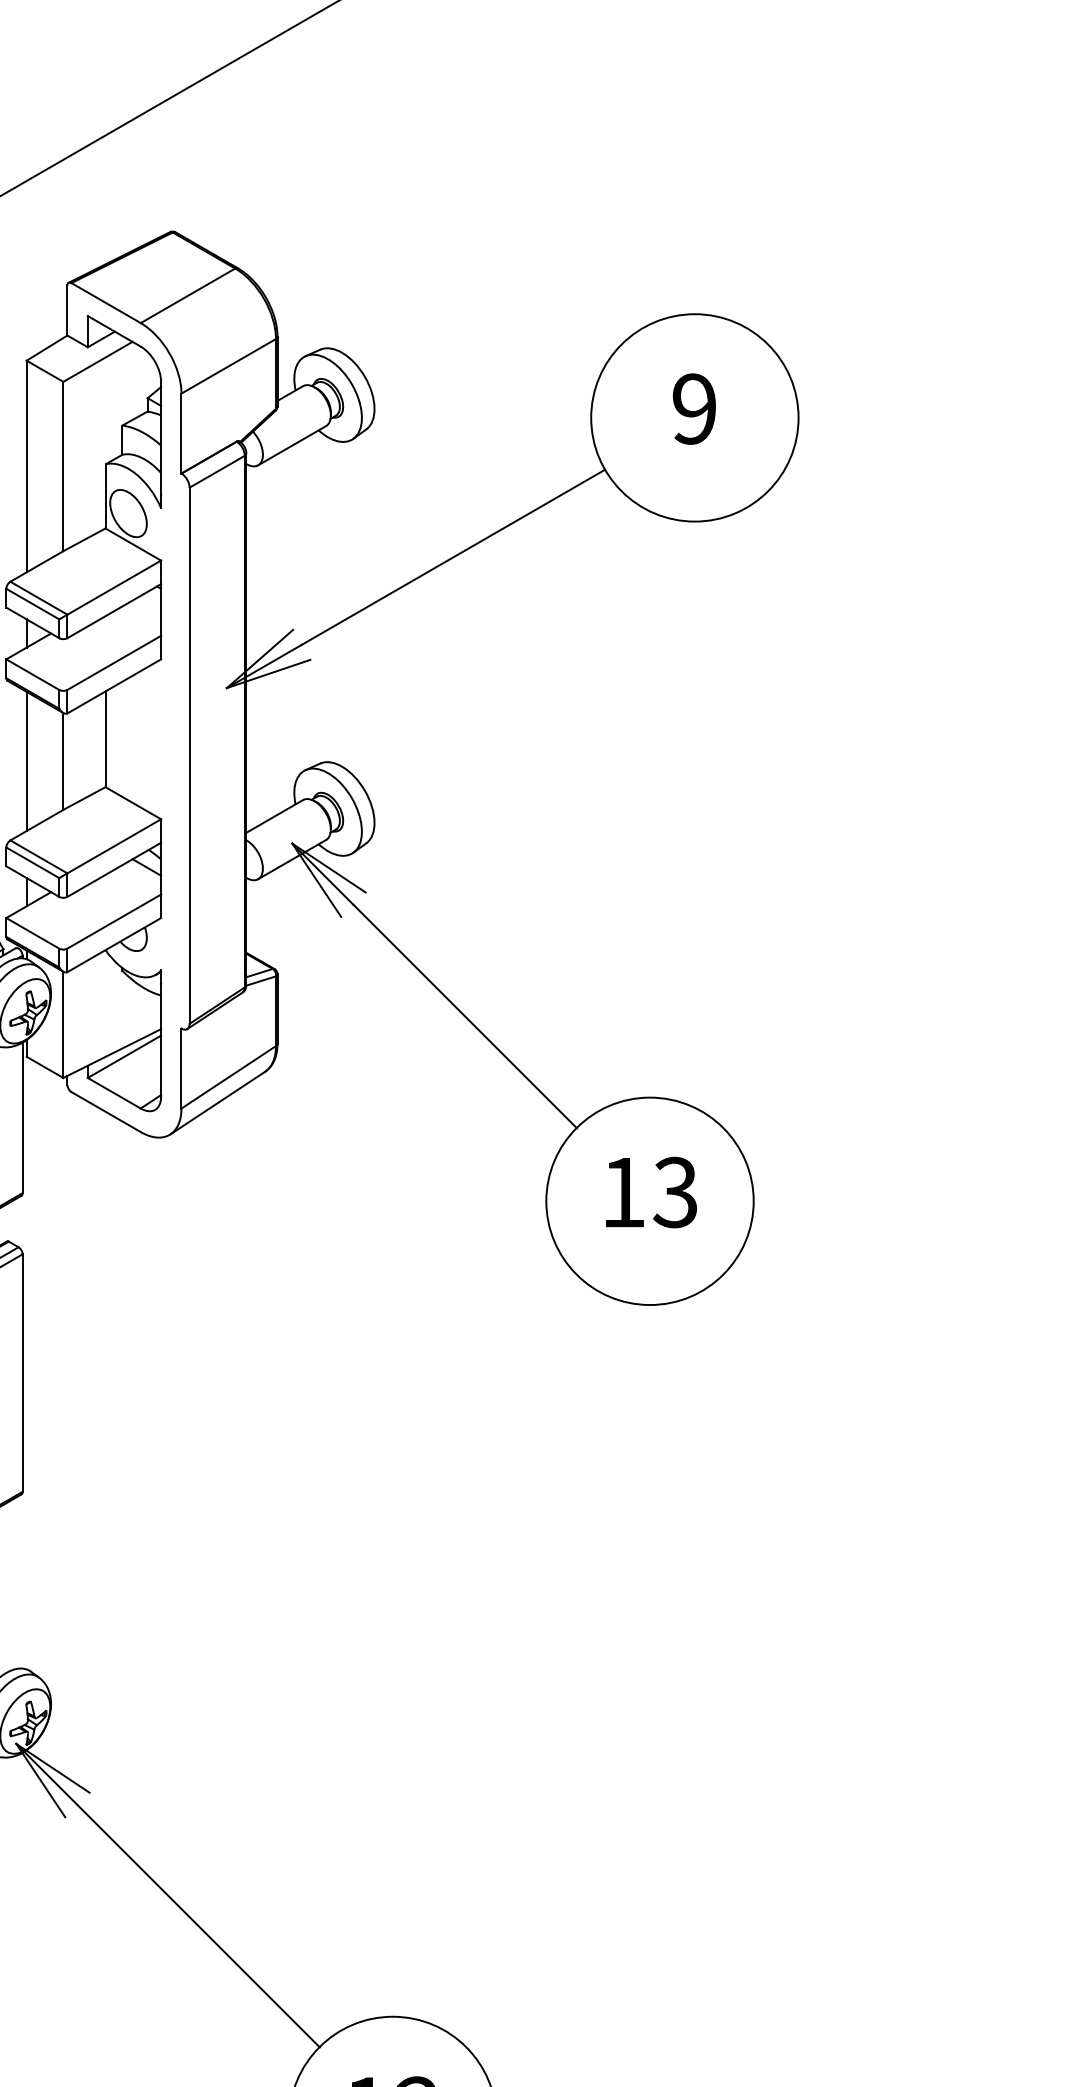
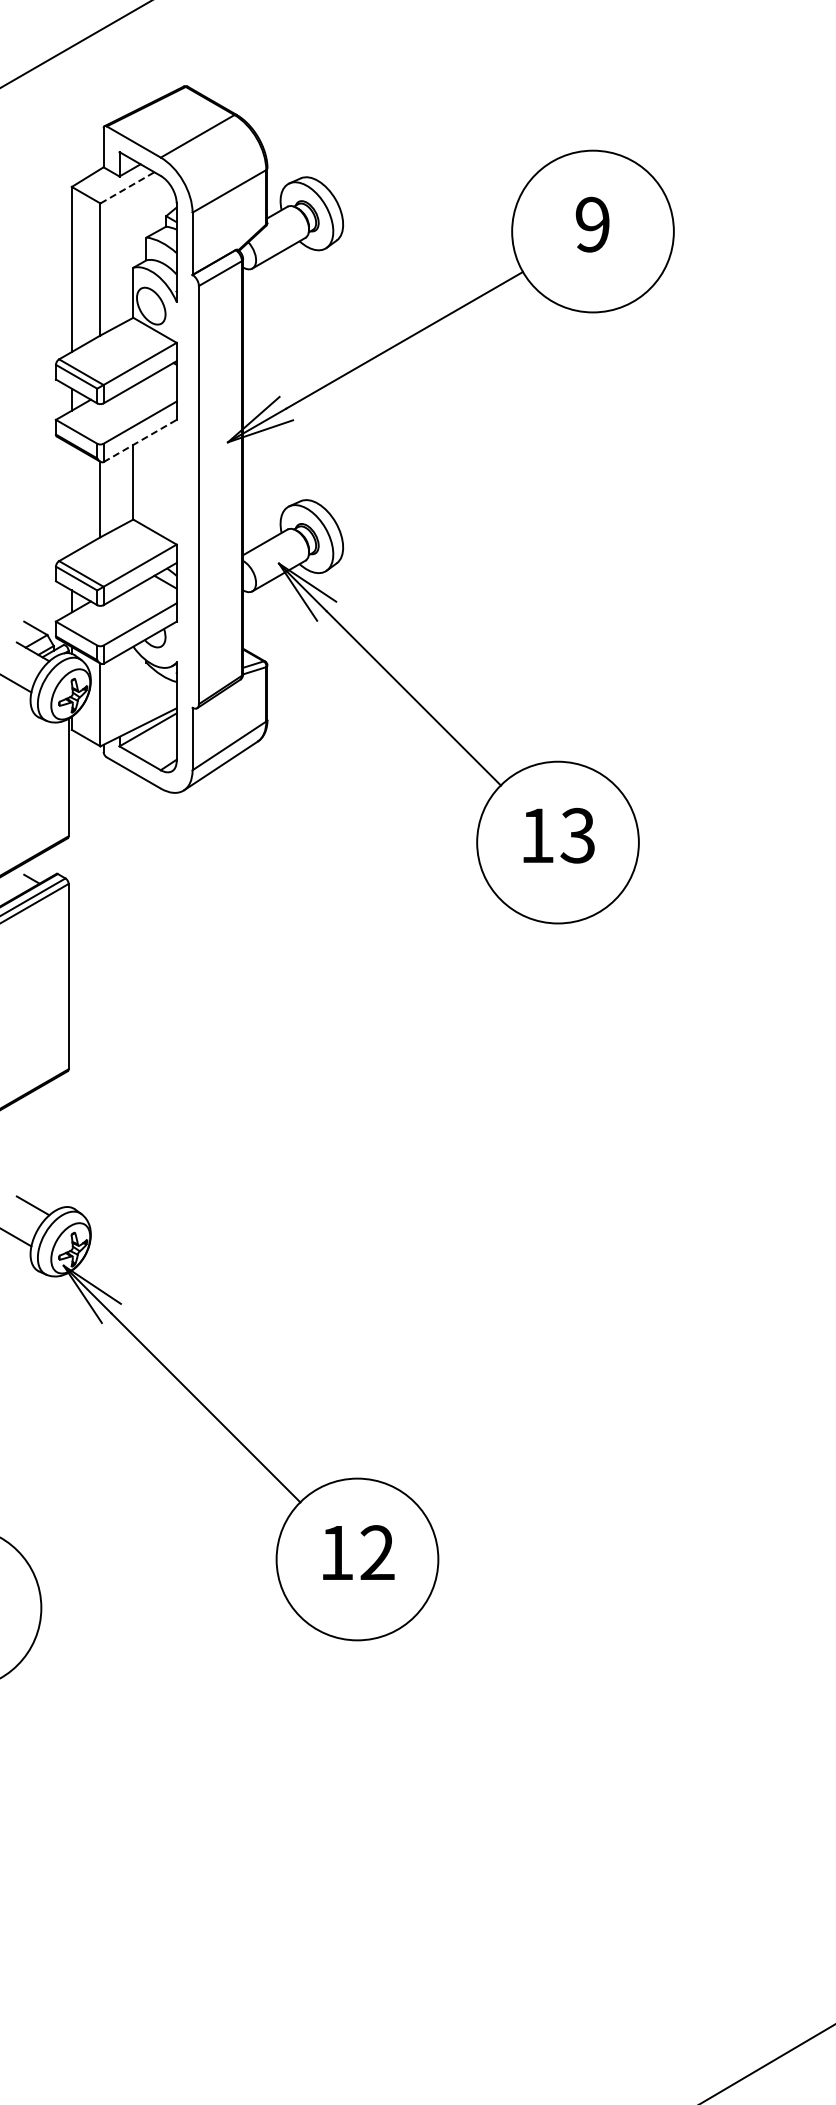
line: (98, 361) -> (127, 187), solid -> dashed
line: (114, 685) -> (140, 440), solid -> dashed
line: (26, 761) -> (71, 499), removed

